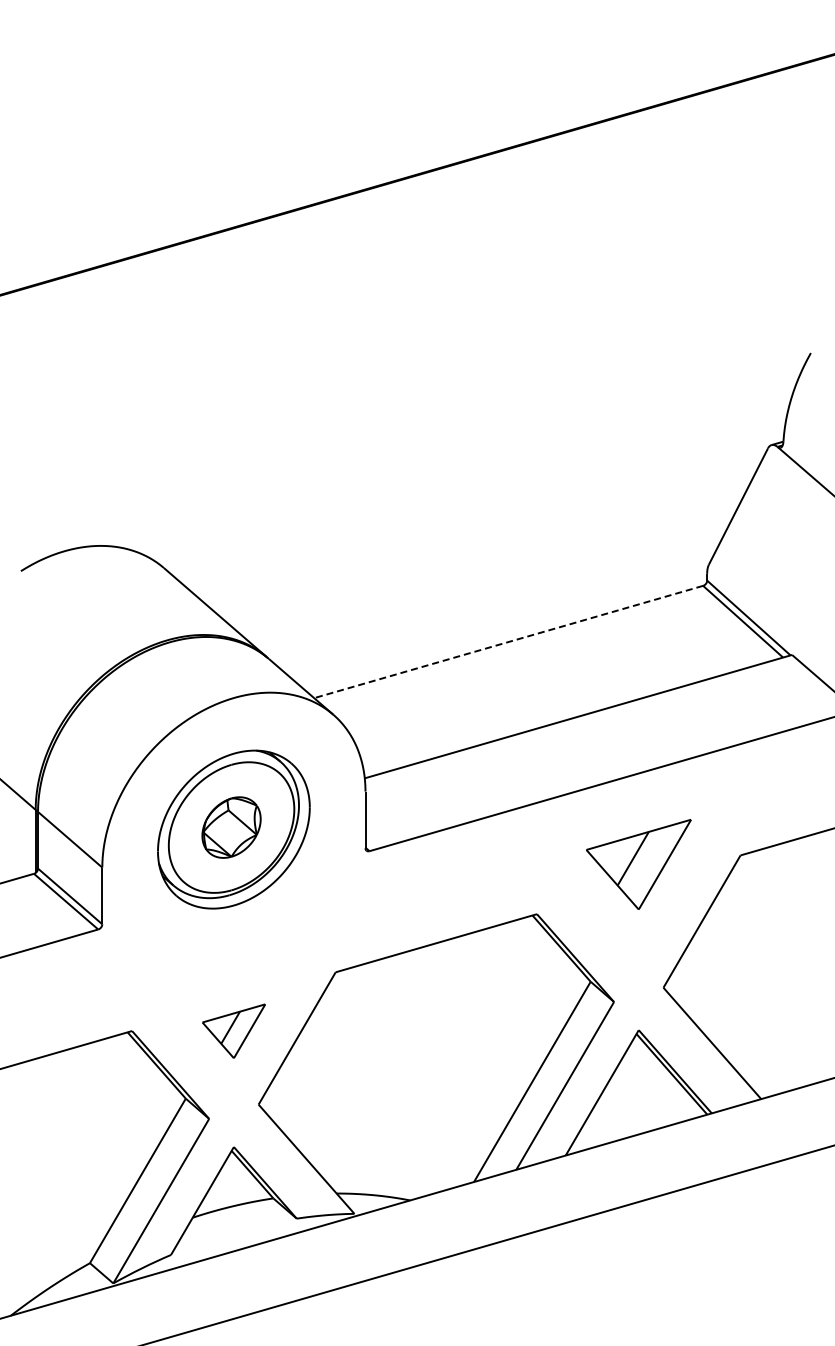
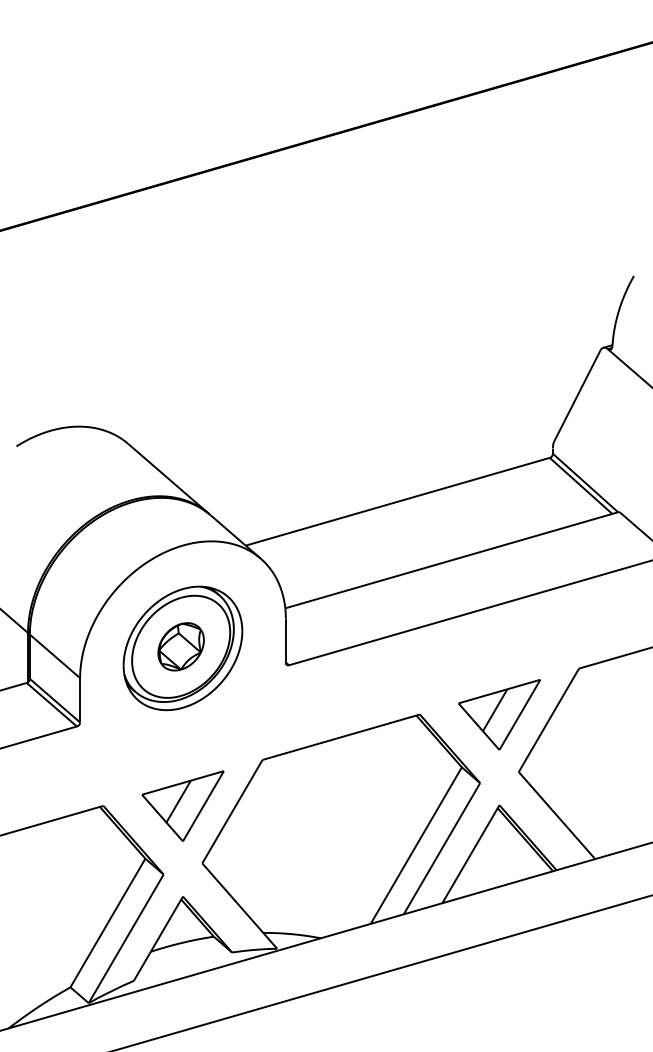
line: (508, 642) -> (397, 502), dashed -> solid
part: (638, 864) -> (499, 714), moved
part: (233, 1030) -> (182, 805), size x1.67

